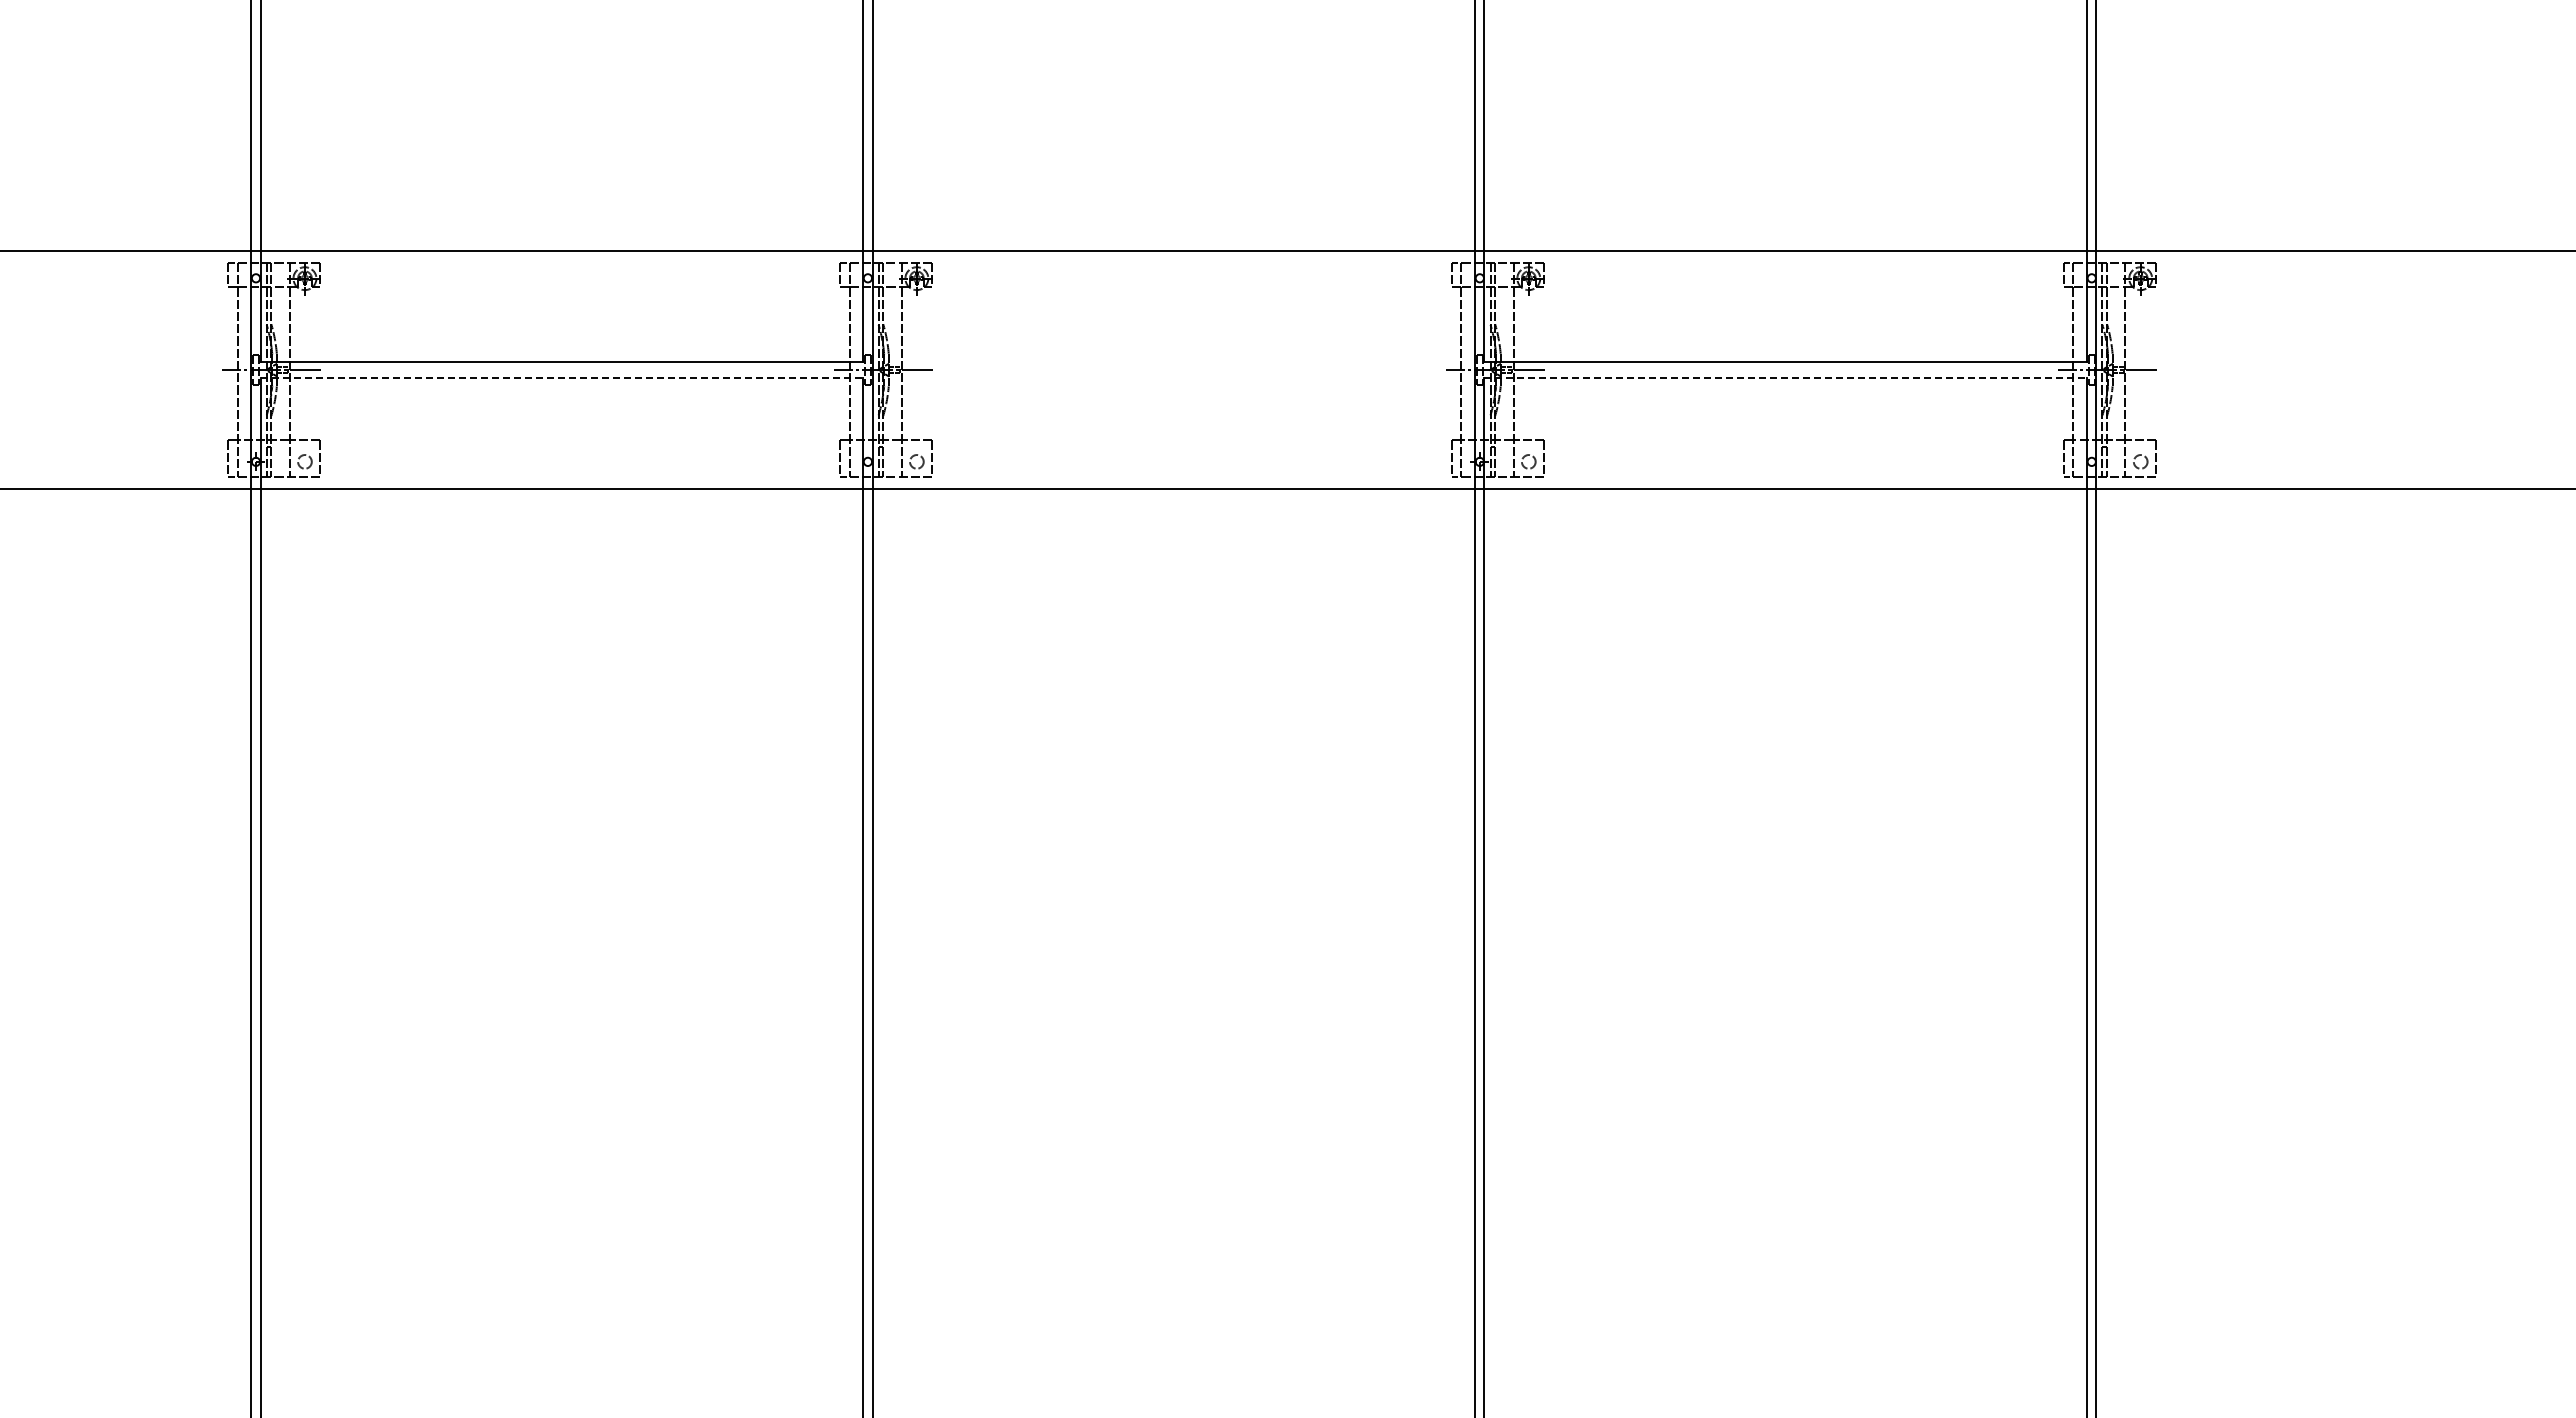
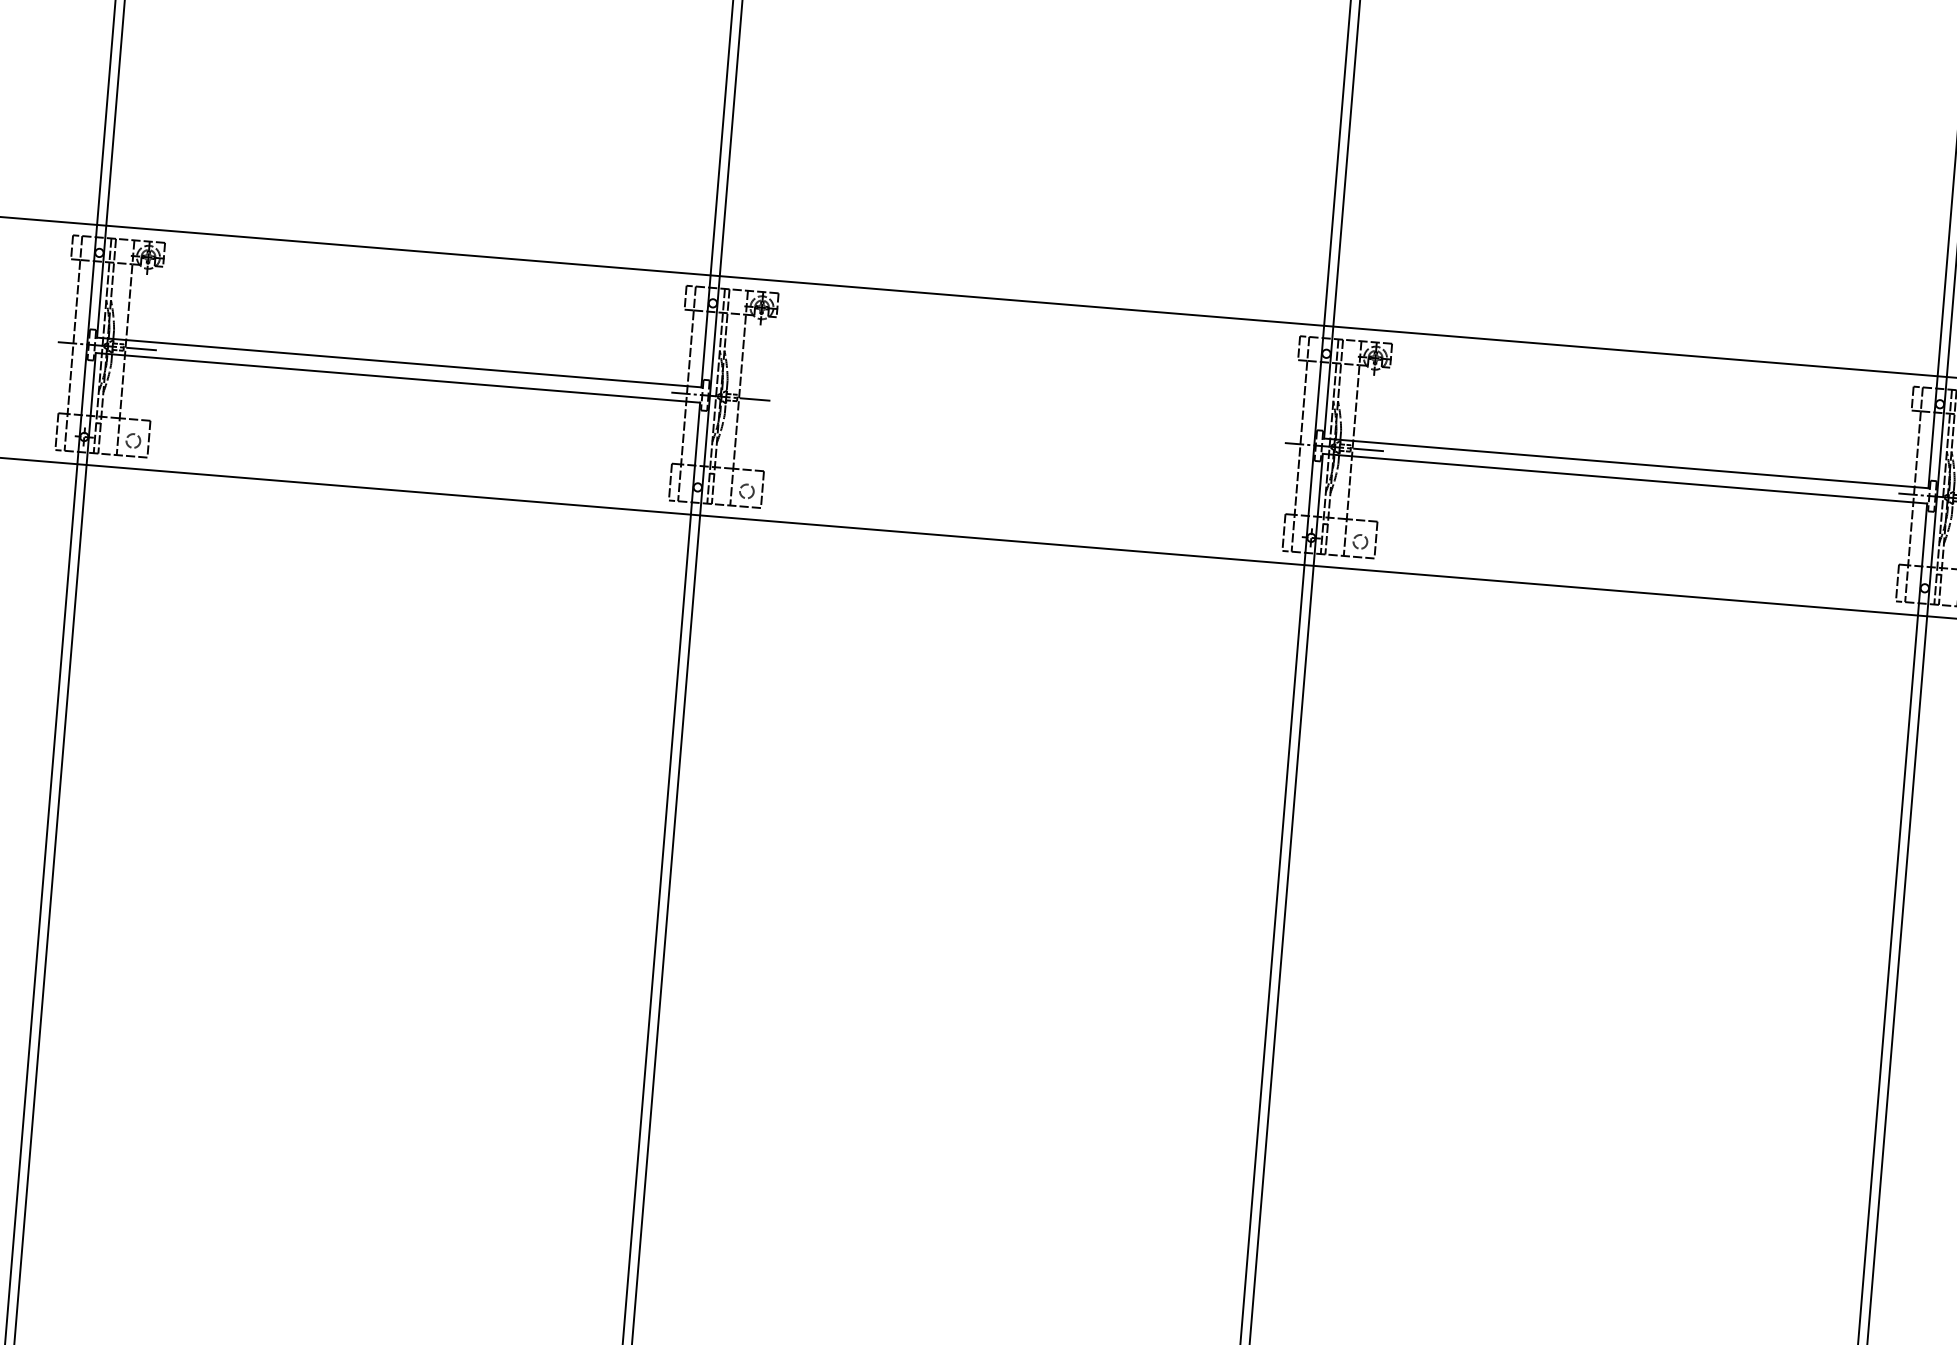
line: (562, 377) -> (398, 377), dashed -> solid
line: (1786, 377) -> (1625, 478), dashed -> solid

